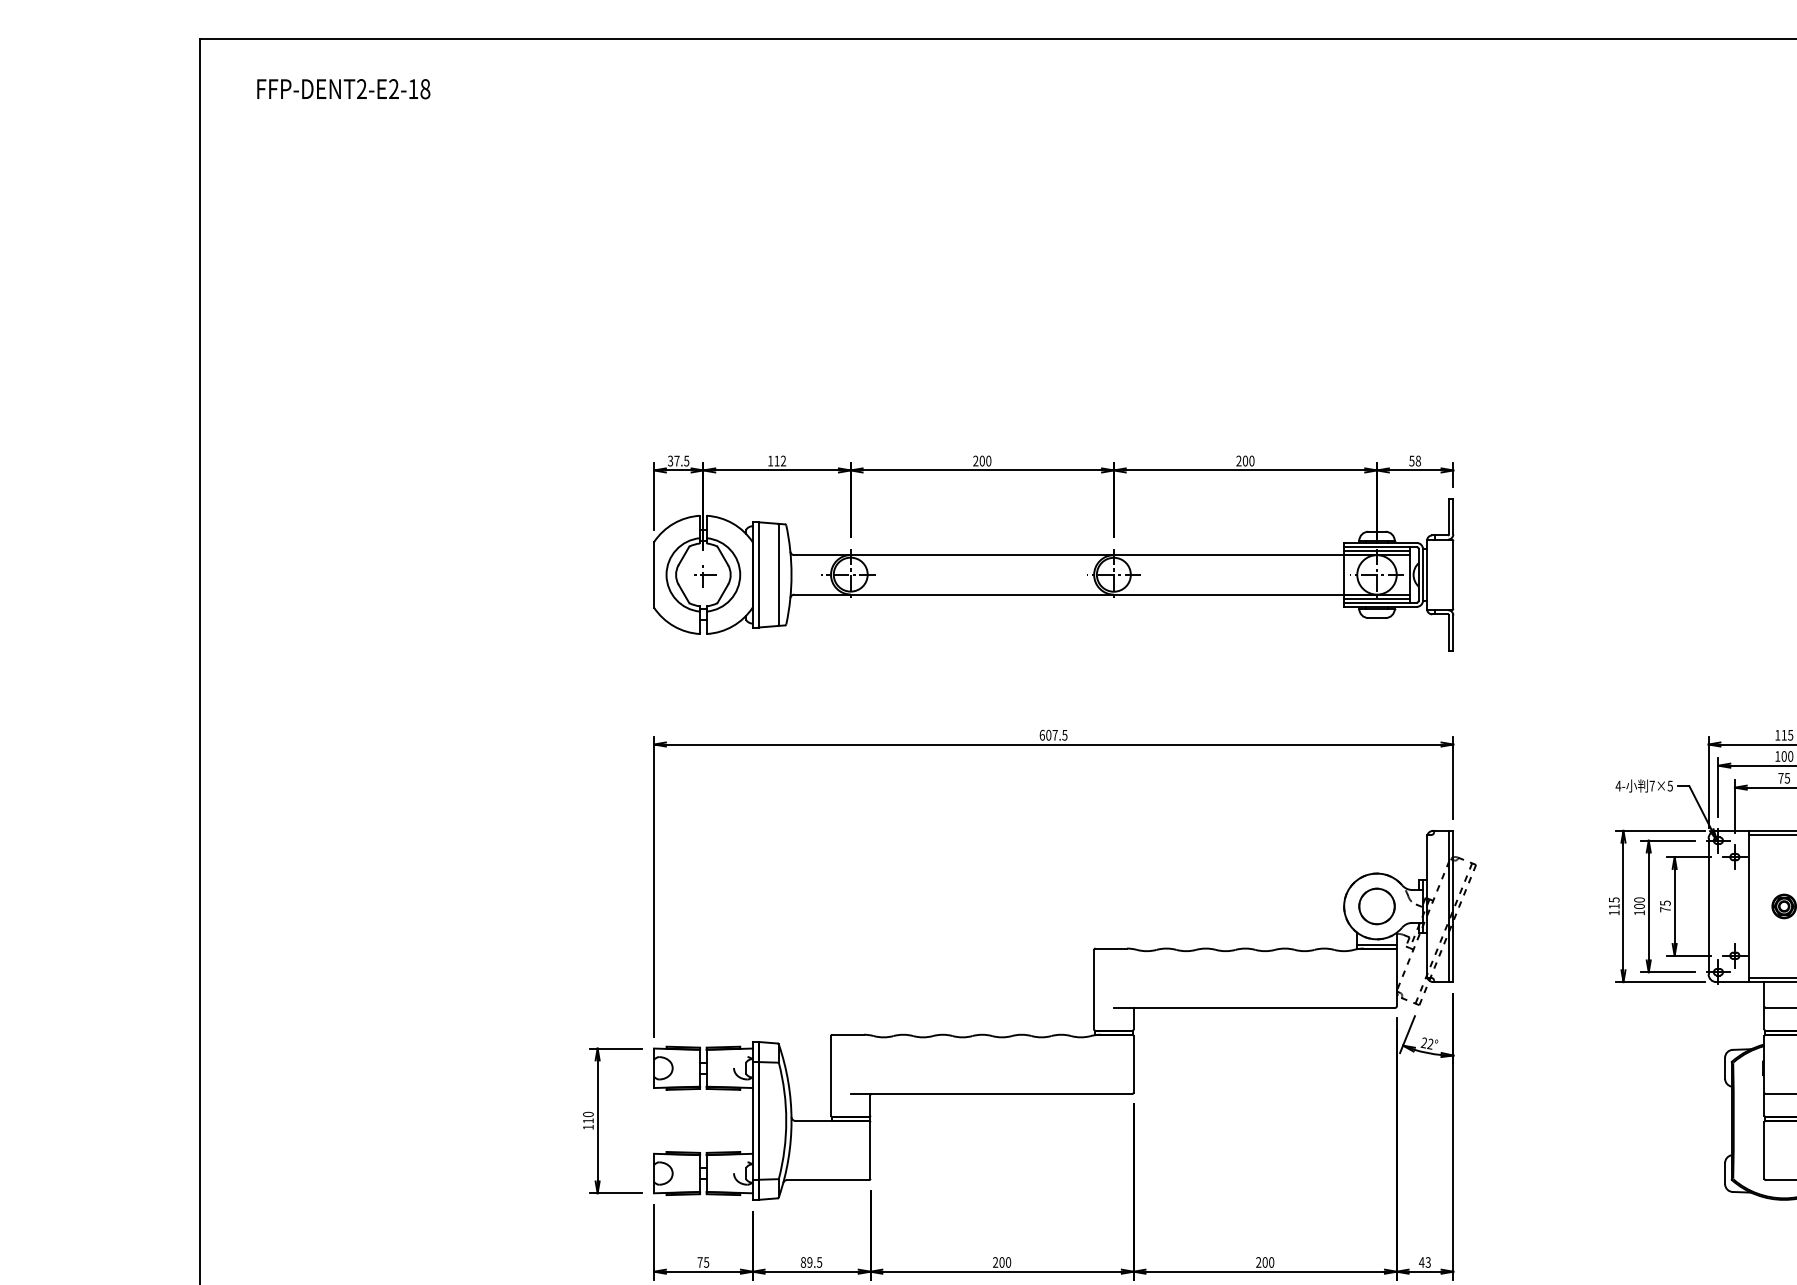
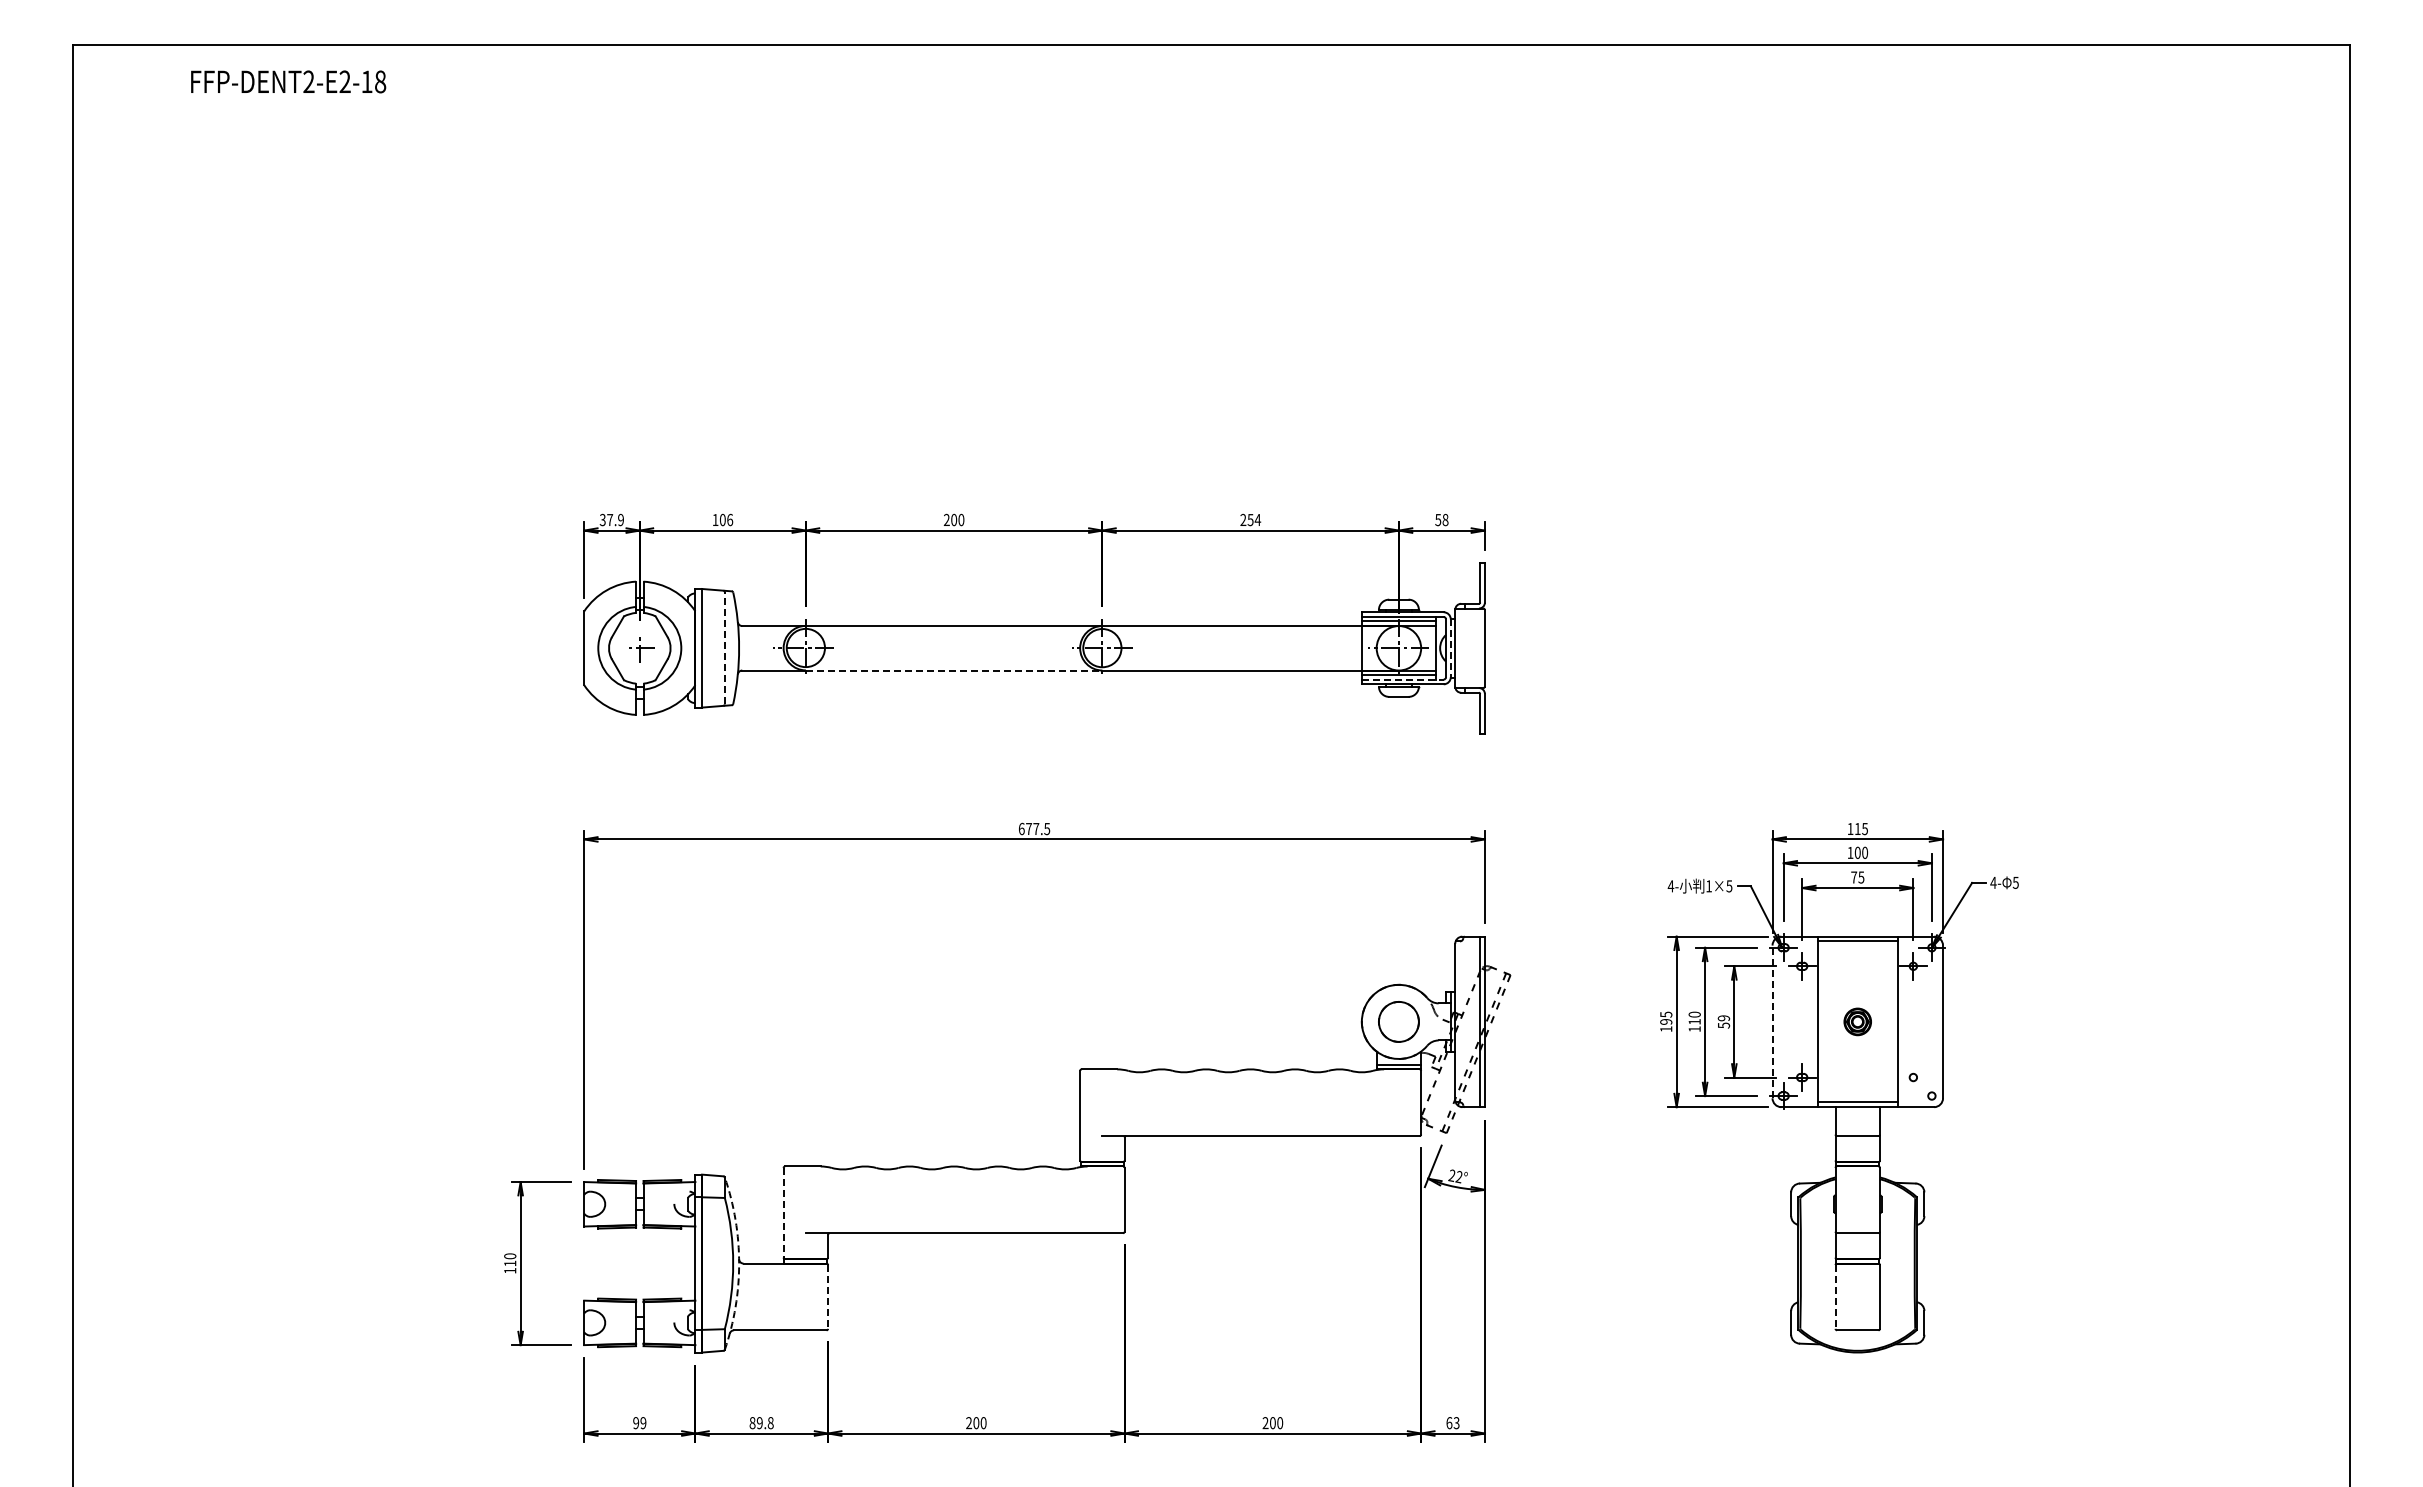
text: (343, 88) -> (288, 81), moved
text: (686, 460) -> (620, 519), 37.5 -> 37.9
text: (780, 460) -> (726, 519), 112 -> 106
text: (1248, 460) -> (1254, 519), 200 -> 254
line: (778, 574) -> (724, 647), solid -> dashed
line: (1422, 575) -> (1450, 648), solid -> dashed
line: (982, 594) -> (954, 670), solid -> dashed
line: (1380, 602) -> (1402, 679), solid -> dashed
text: (1048, 734) -> (1028, 828), 607.5 -> 677.5
text: (1651, 786) -> (1708, 886), 7×5 -> 1×5
text: (1614, 906) -> (1666, 1021), 115 -> 195
text: (1639, 906) -> (1694, 1021), 100 -> 110
text: (1665, 906) -> (1723, 1021), 75 -> 59
line: (1708, 906) -> (1772, 1021), solid -> dashed
line: (830, 1075) -> (783, 1212), solid -> dashed
arc: (791, 1120) -> (739, 1263), solid -> dashed
line: (870, 1150) -> (828, 1296), solid -> dashed
line: (1764, 1150) -> (1835, 1296), solid -> dashed
text: (703, 1262) -> (639, 1423), 75 -> 99
text: (819, 1262) -> (770, 1423), 89.5 -> 89.8
text: (1421, 1262) -> (1449, 1423), 43 -> 63

